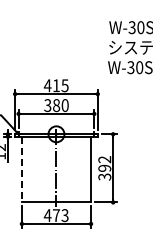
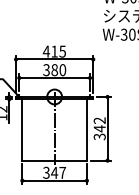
text: (104, 168) -> (99, 128), 392 -> 342
line: (21, 169) -> (21, 129), dashed -> solid
text: (55, 215) -> (53, 172), 473 -> 347

